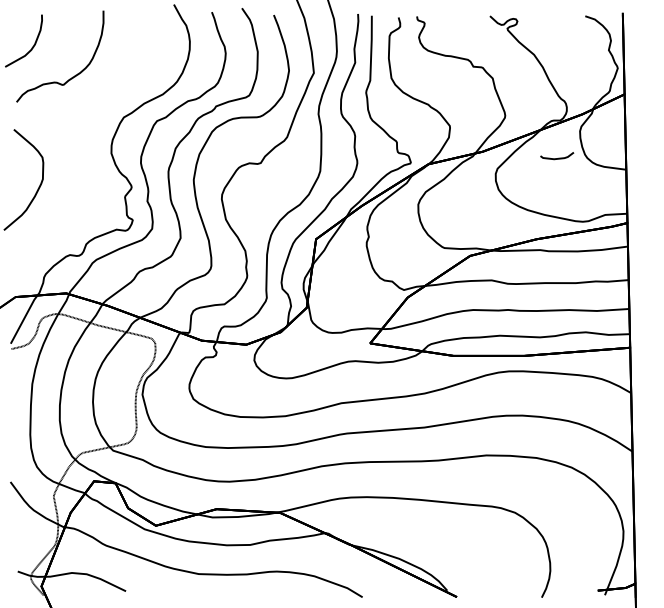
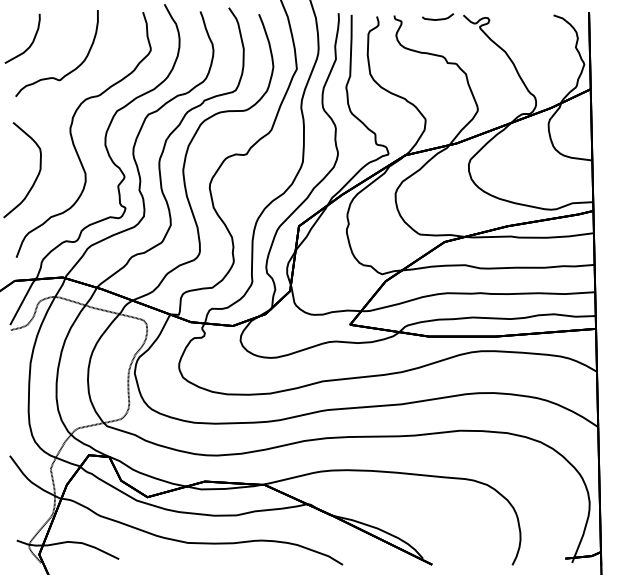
curve: (76, 143) -> (72, 135), added
curve: (558, 157) -> (439, 18), moved

